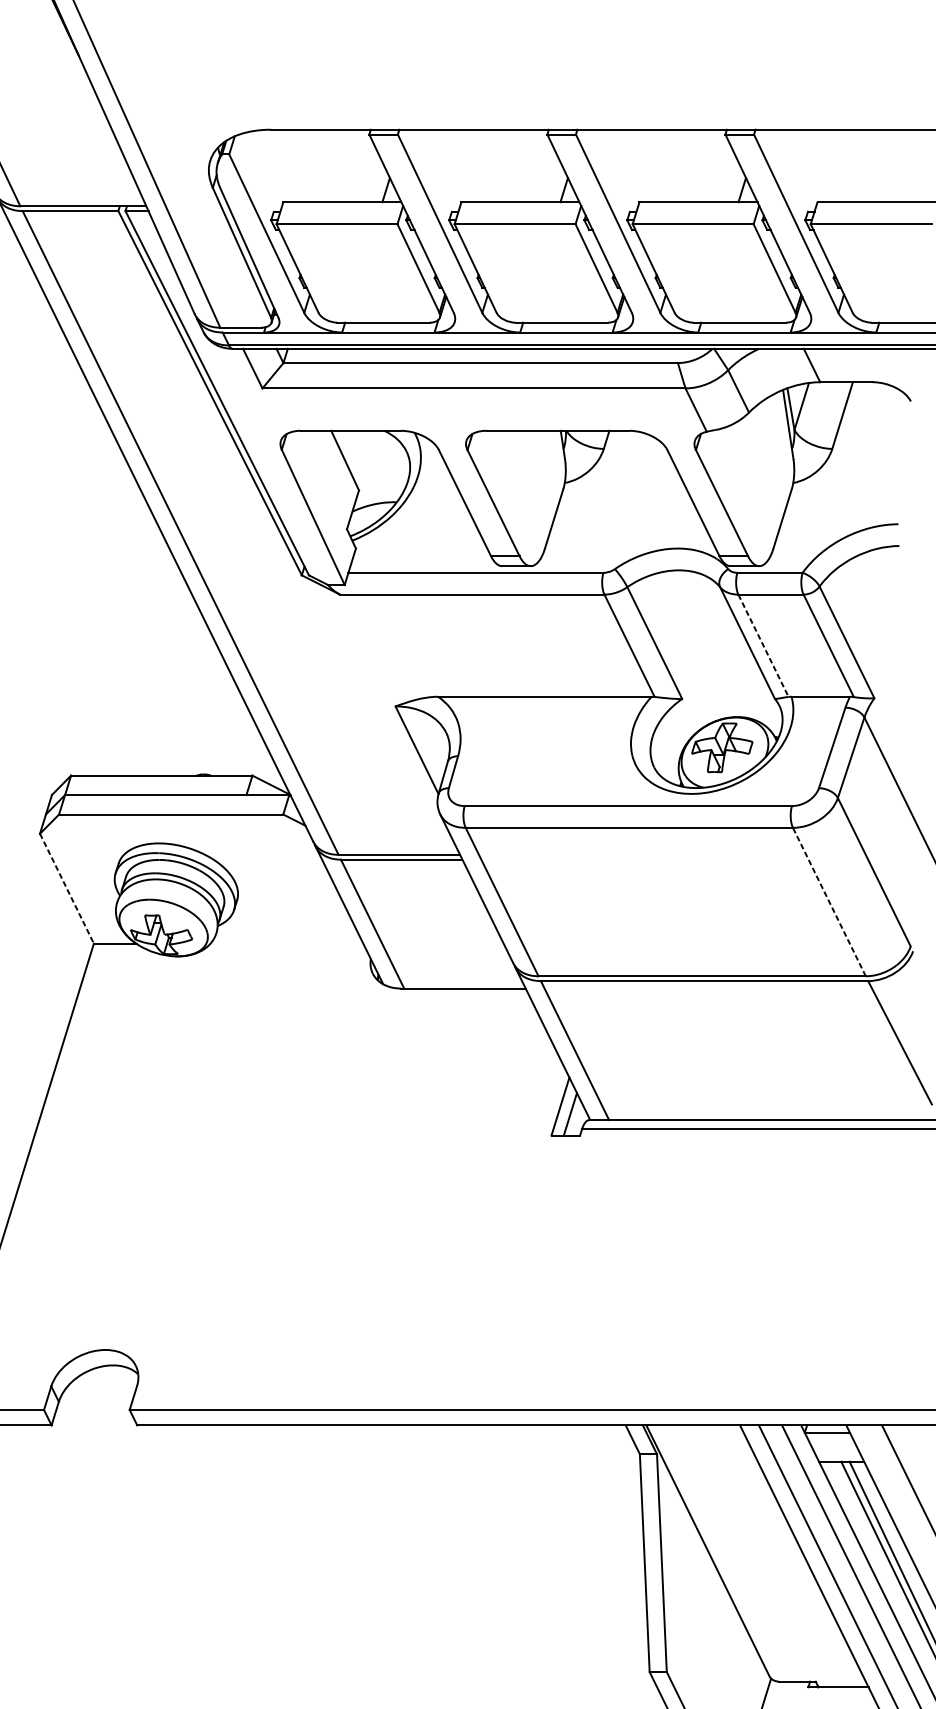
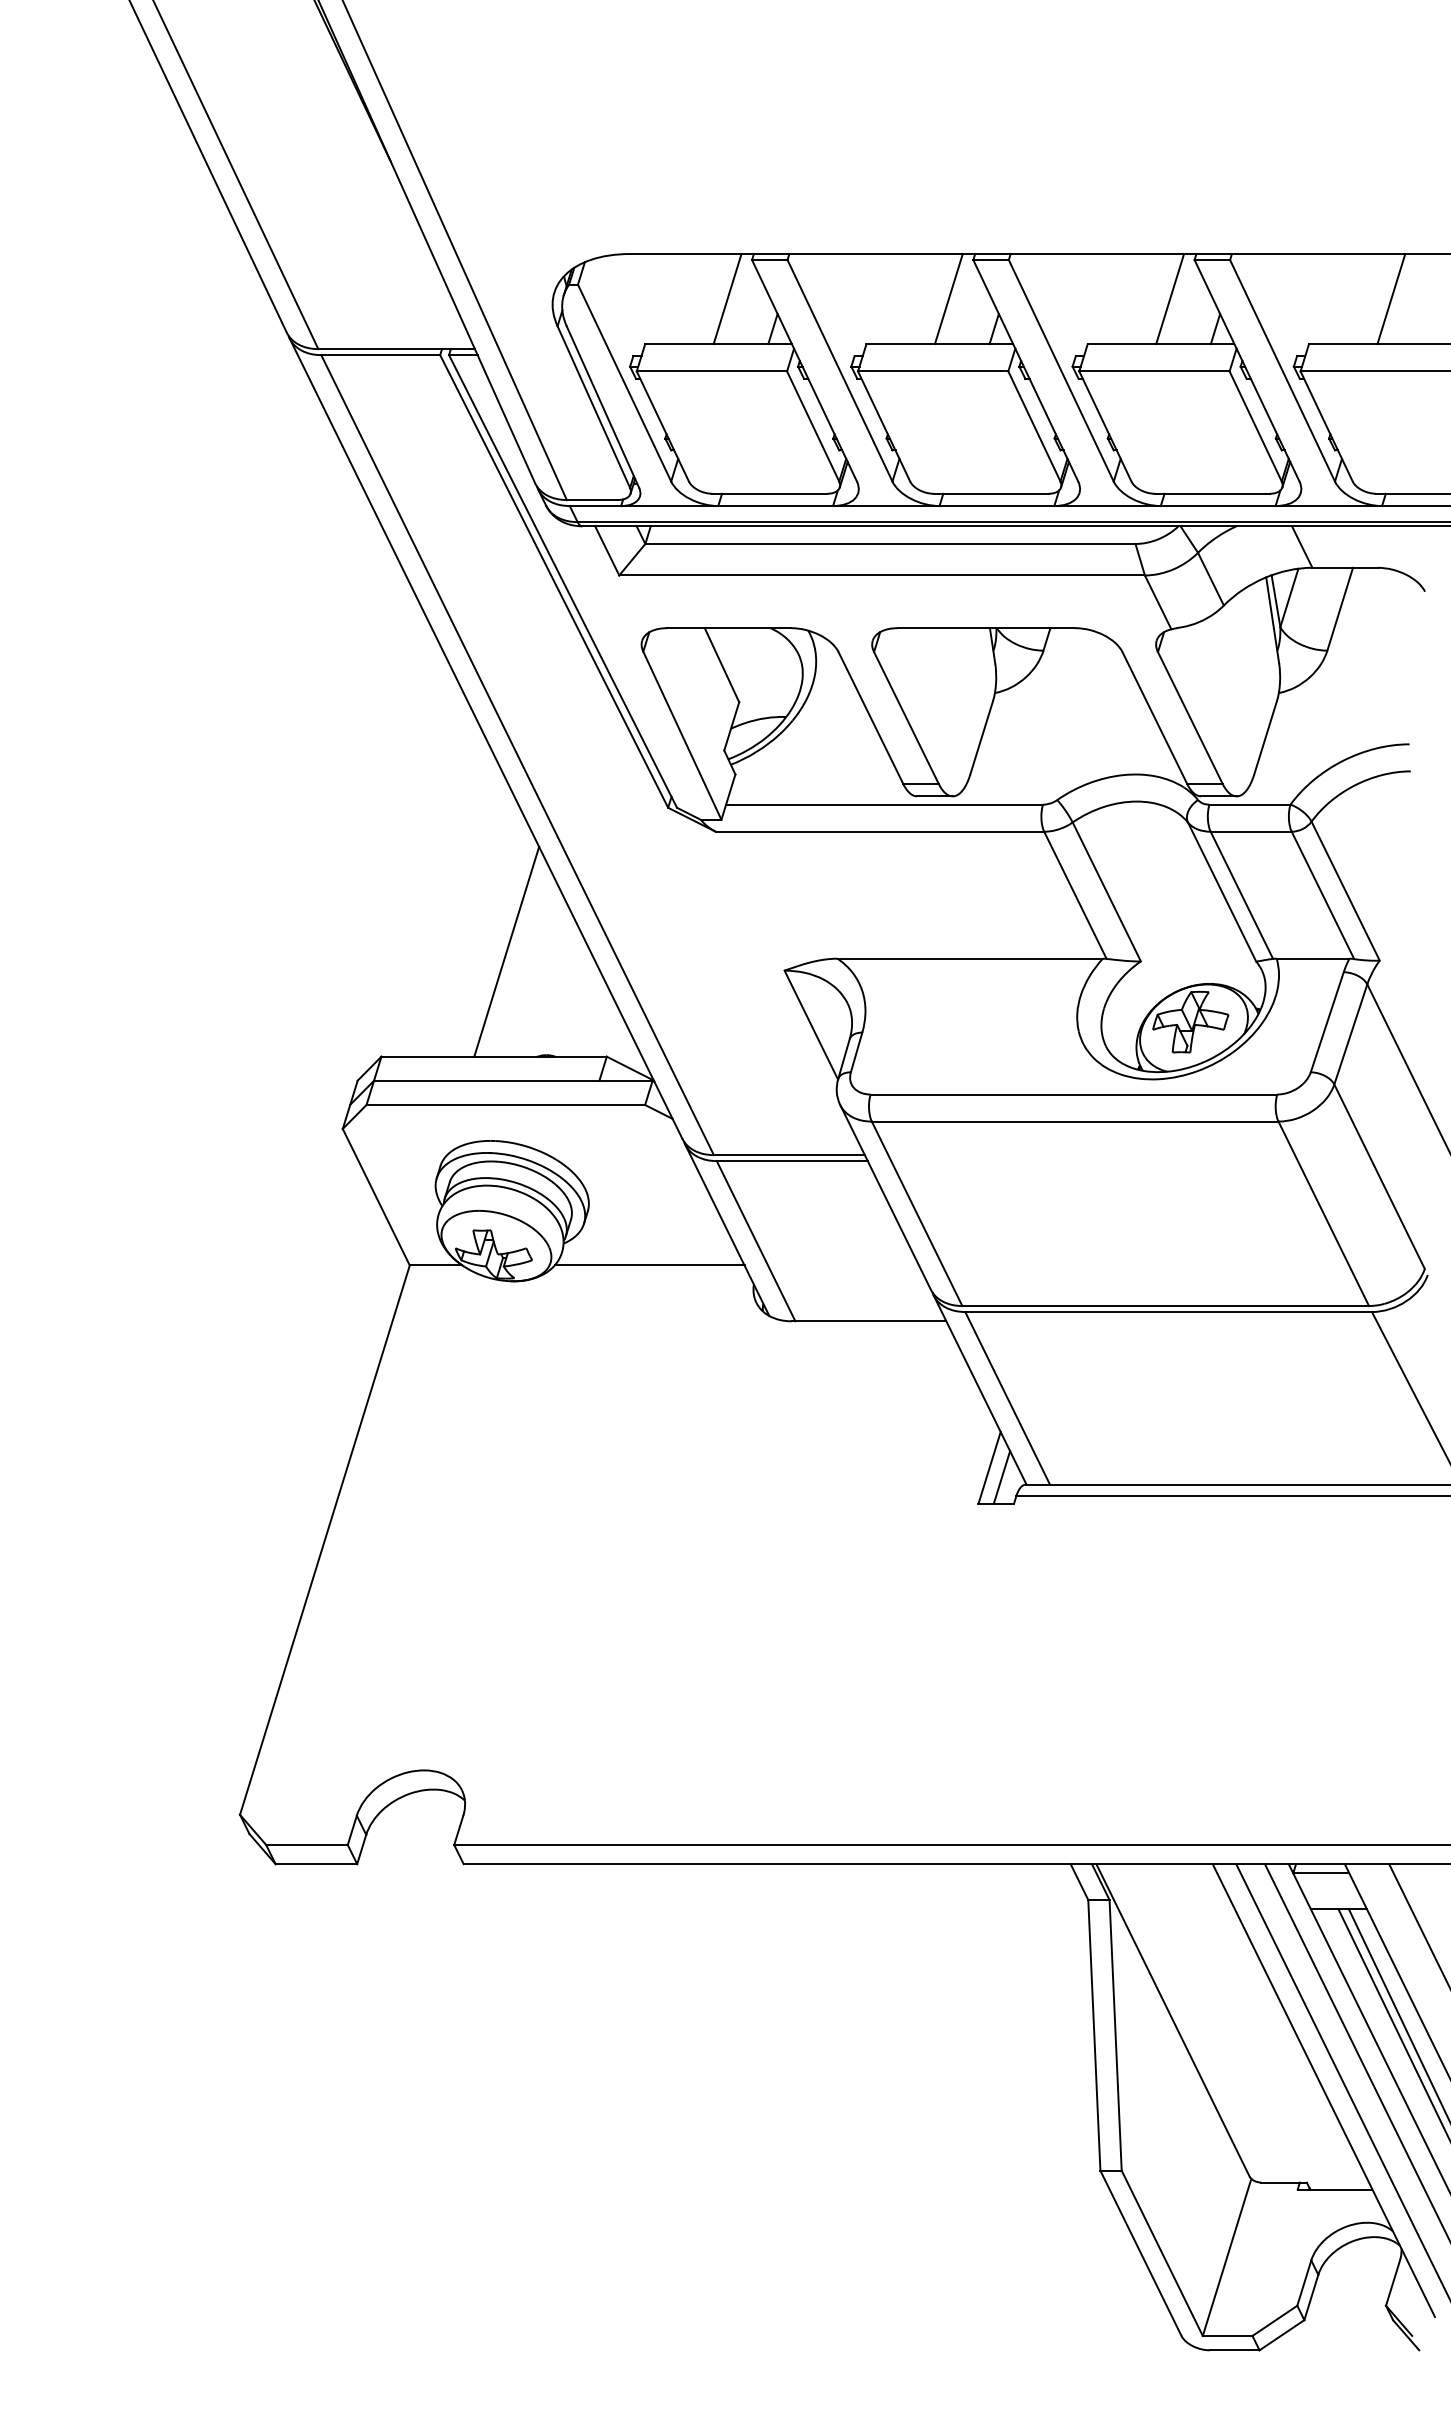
line: (349, 166) -> (727, 299), added
line: (527, 166) -> (948, 299), added
line: (706, 166) -> (1170, 299), added
line: (883, 166) -> (1391, 299), added
line: (763, 645) -> (1241, 895), dashed -> solid
line: (171, 690) -> (506, 951), added
line: (67, 888) -> (376, 1197), dashed -> solid
line: (829, 901) -> (1323, 1213), dashed -> solid
line: (286, 943) -> (649, 1265), added

